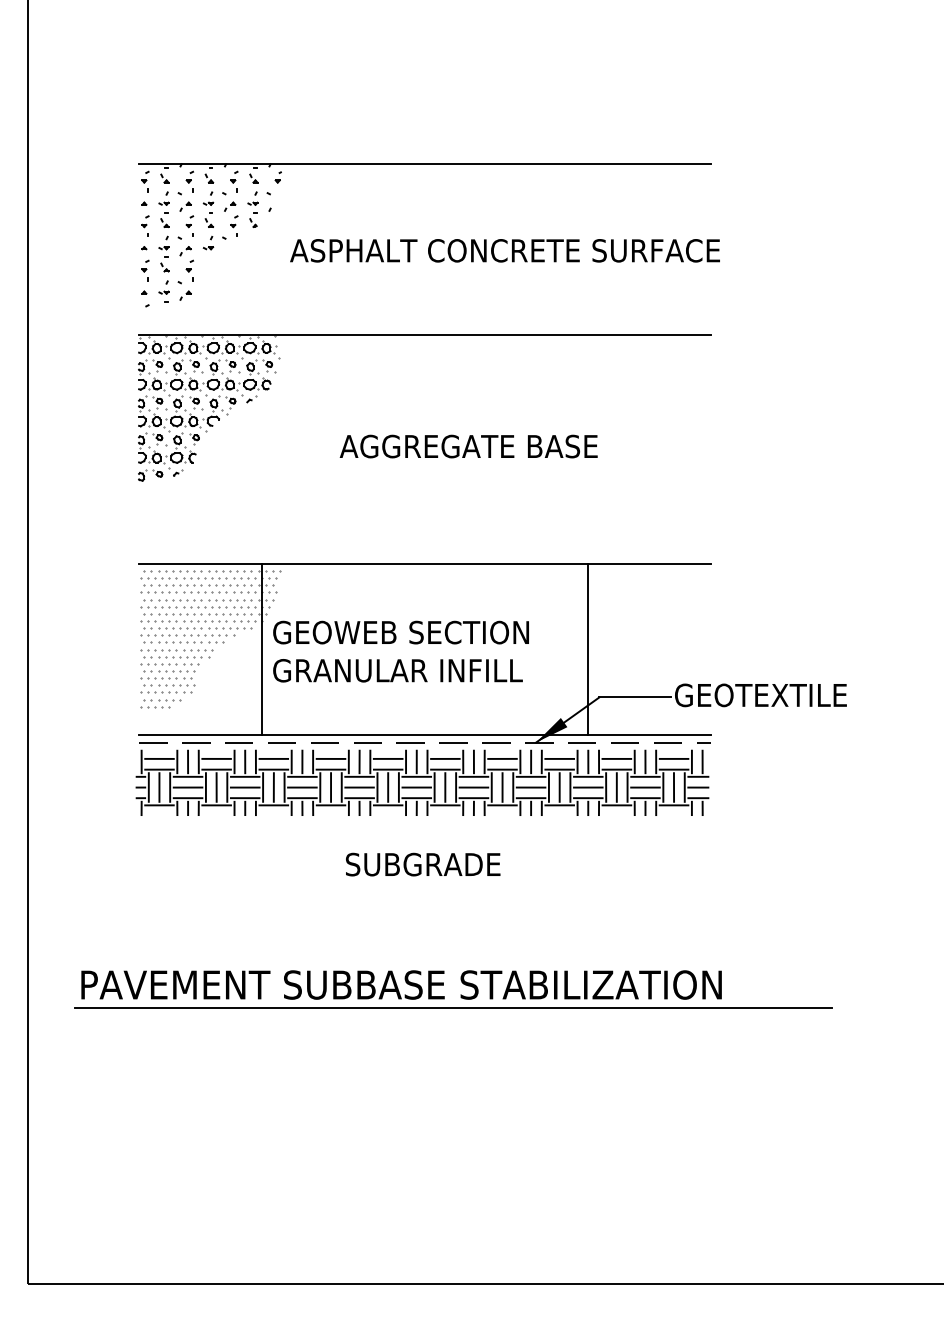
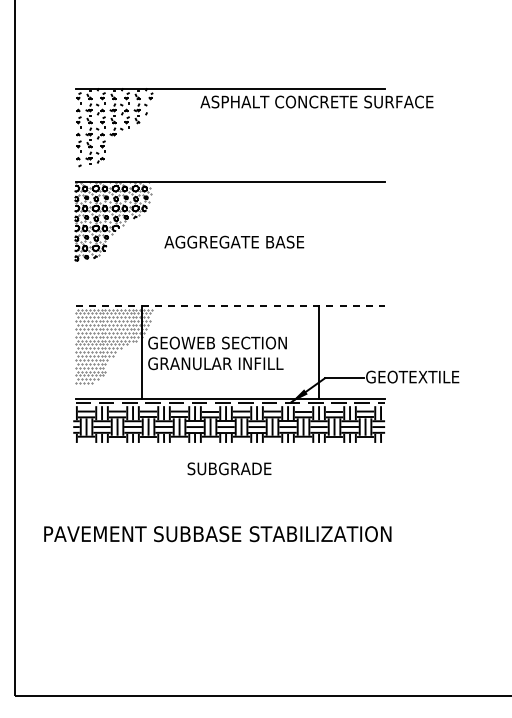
text: (504, 249) -> (316, 101), moved
text: (469, 445) -> (234, 241), moved
line: (424, 563) -> (230, 305), solid -> dashed
line: (452, 1007) -> (245, 546), removed

